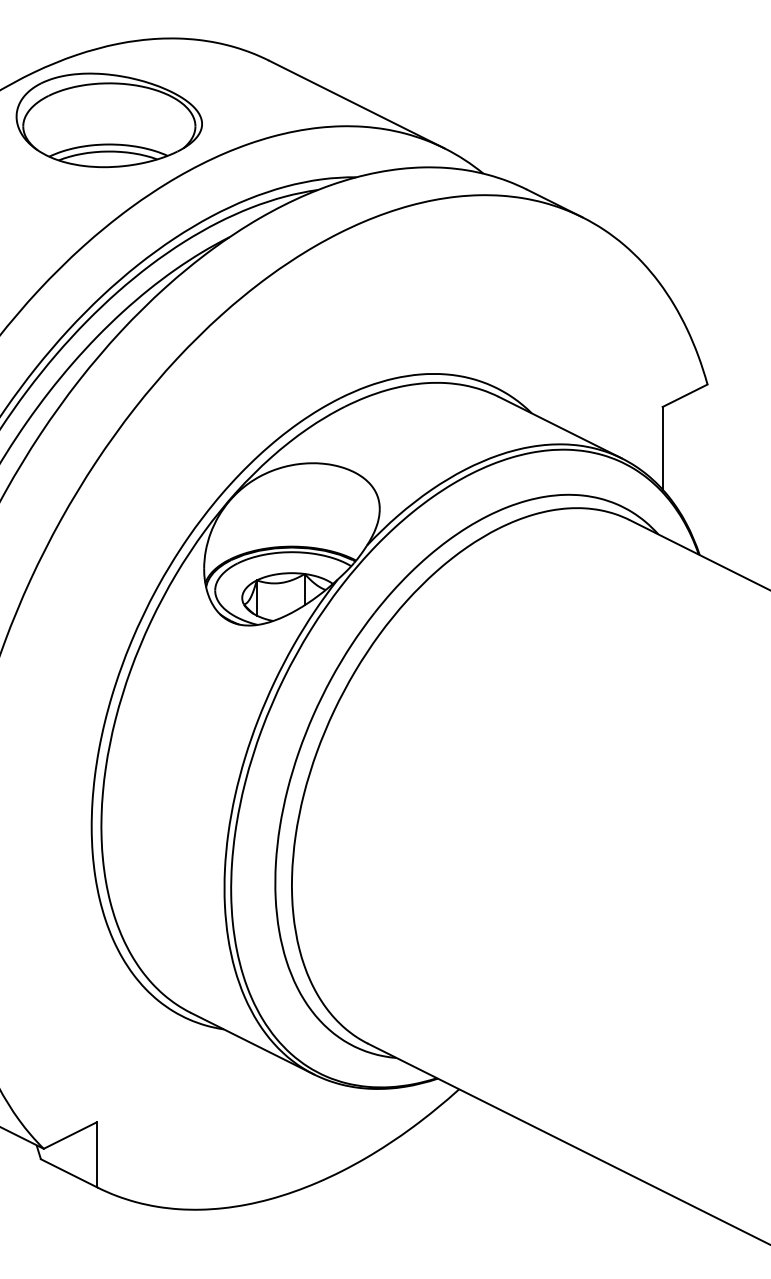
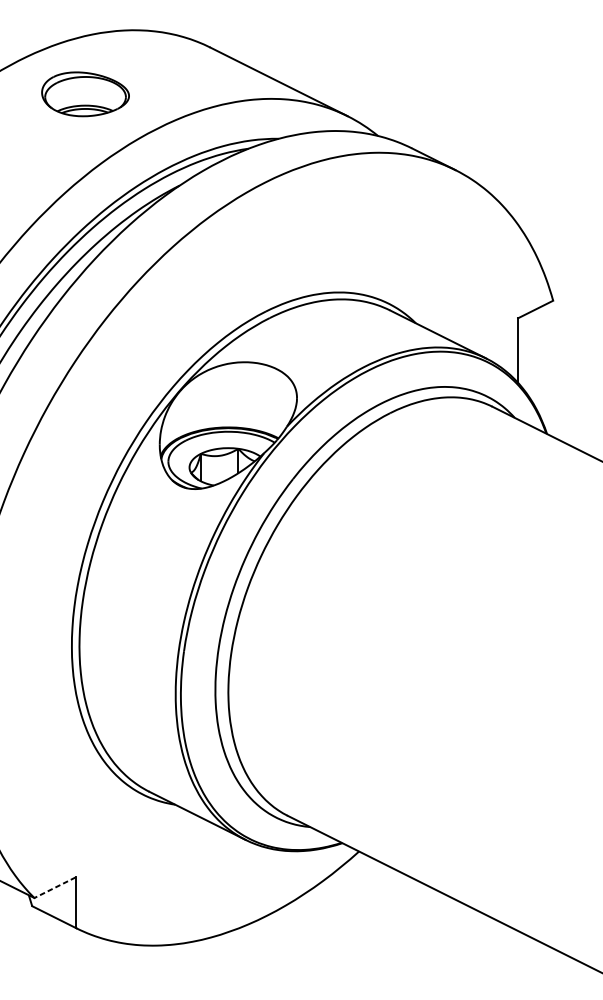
part: (108, 120) -> (85, 94), size x0.6
line: (70, 1135) -> (55, 887), solid -> dashed

